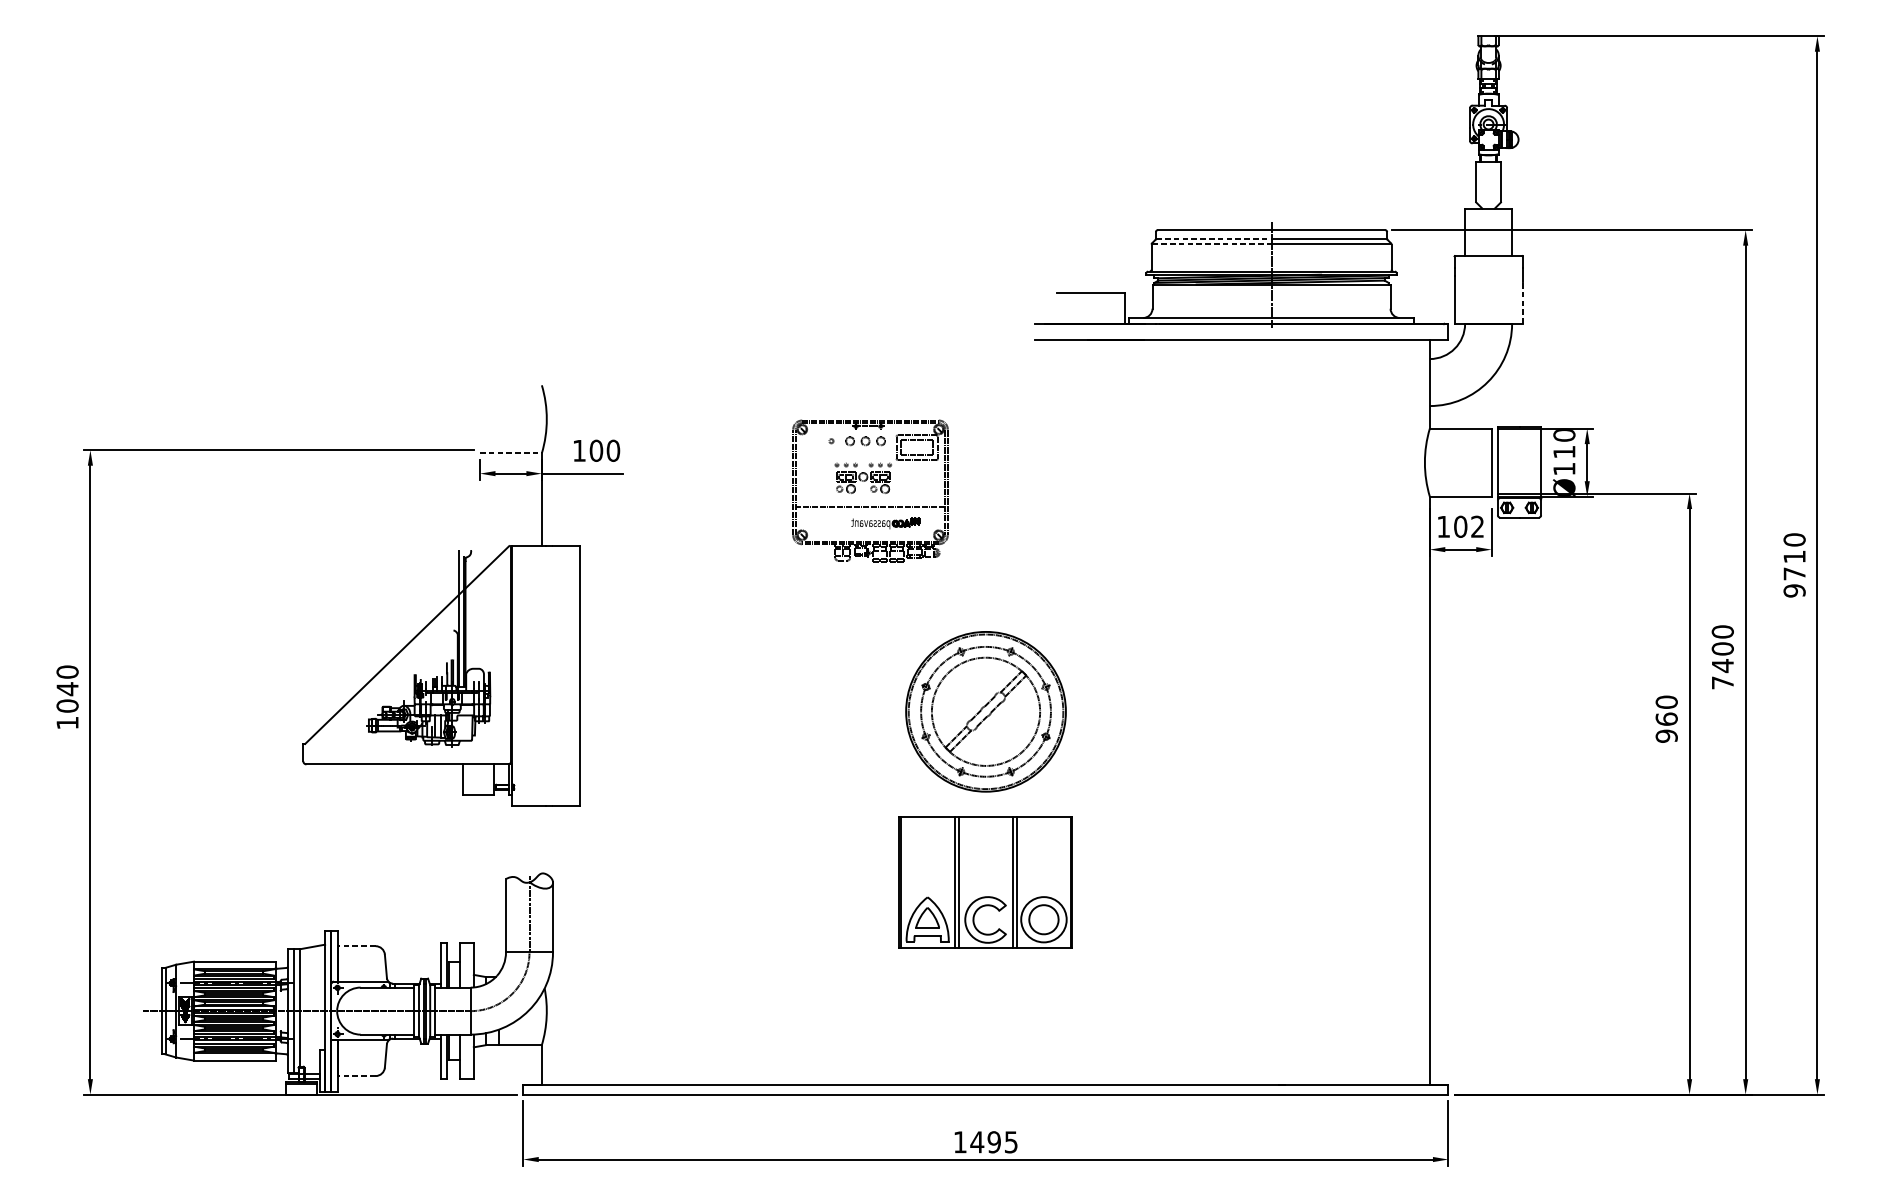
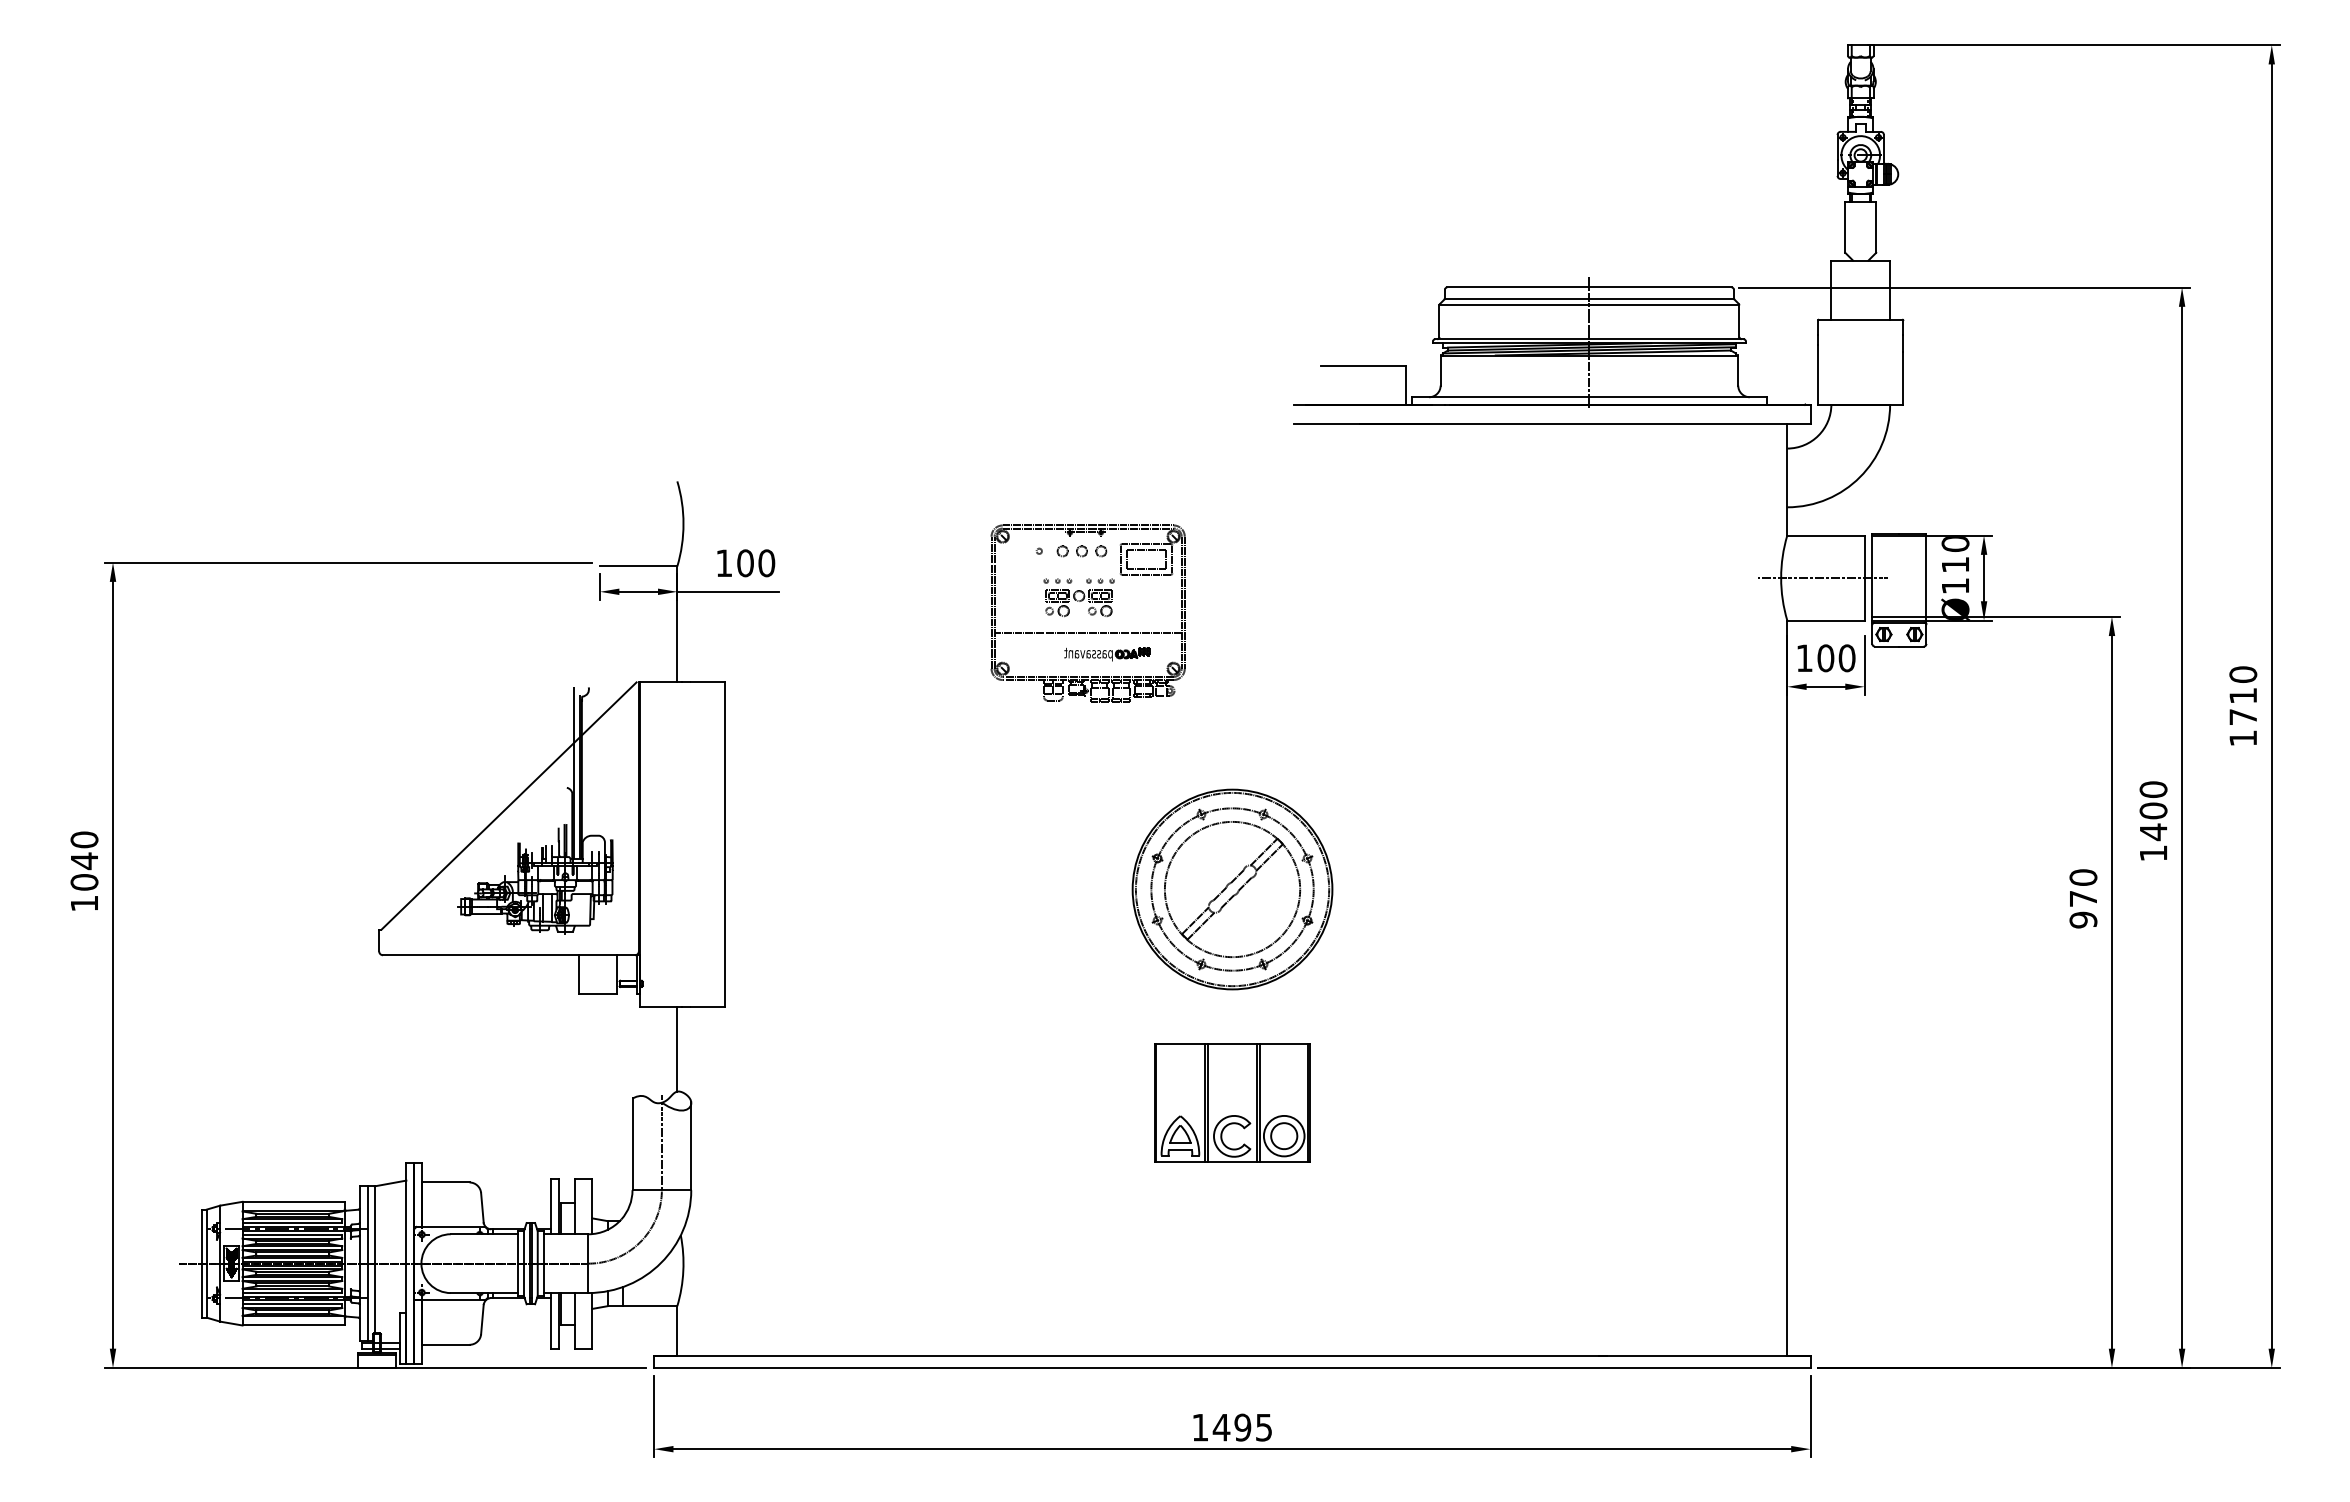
line: (1214, 238) -> (1517, 298), dashed -> solid
line: (1212, 244) -> (1515, 305), dashed -> solid
line: (1522, 302) -> (1903, 377), dashed -> solid
line: (510, 453) -> (638, 566), dashed -> solid
line: (1458, 462) -> (1822, 578), added
text: (1477, 527) -> (1846, 658), 102 -> 100
text: (1794, 591) -> (2243, 738), 9710 -> 1710
text: (1722, 683) -> (2153, 853), 7400 -> 1400
text: (1666, 719) -> (2083, 898), 960 -> 970
line: (542, 839) -> (677, 1049), added
part: (986, 882) -> (1232, 1102), size x0.71
line: (356, 946) -> (445, 1182), dashed -> solid
line: (356, 1075) -> (445, 1344), dashed -> solid

